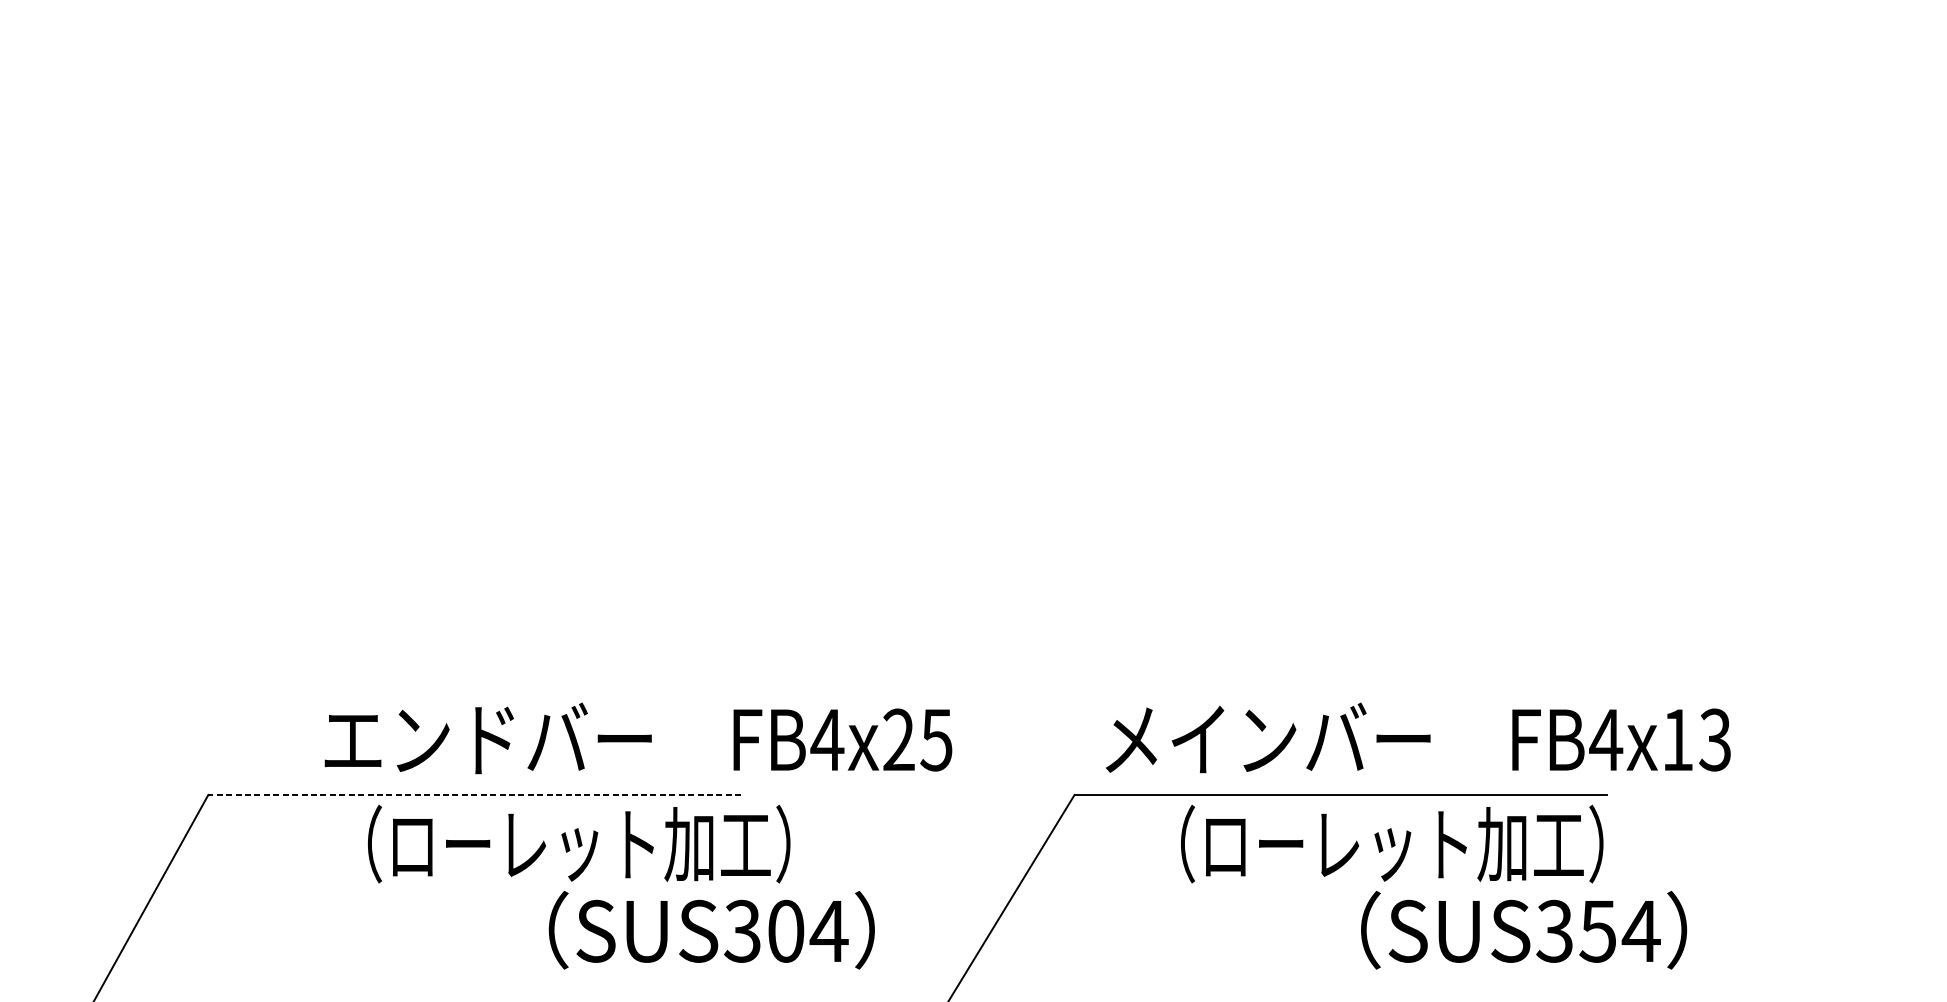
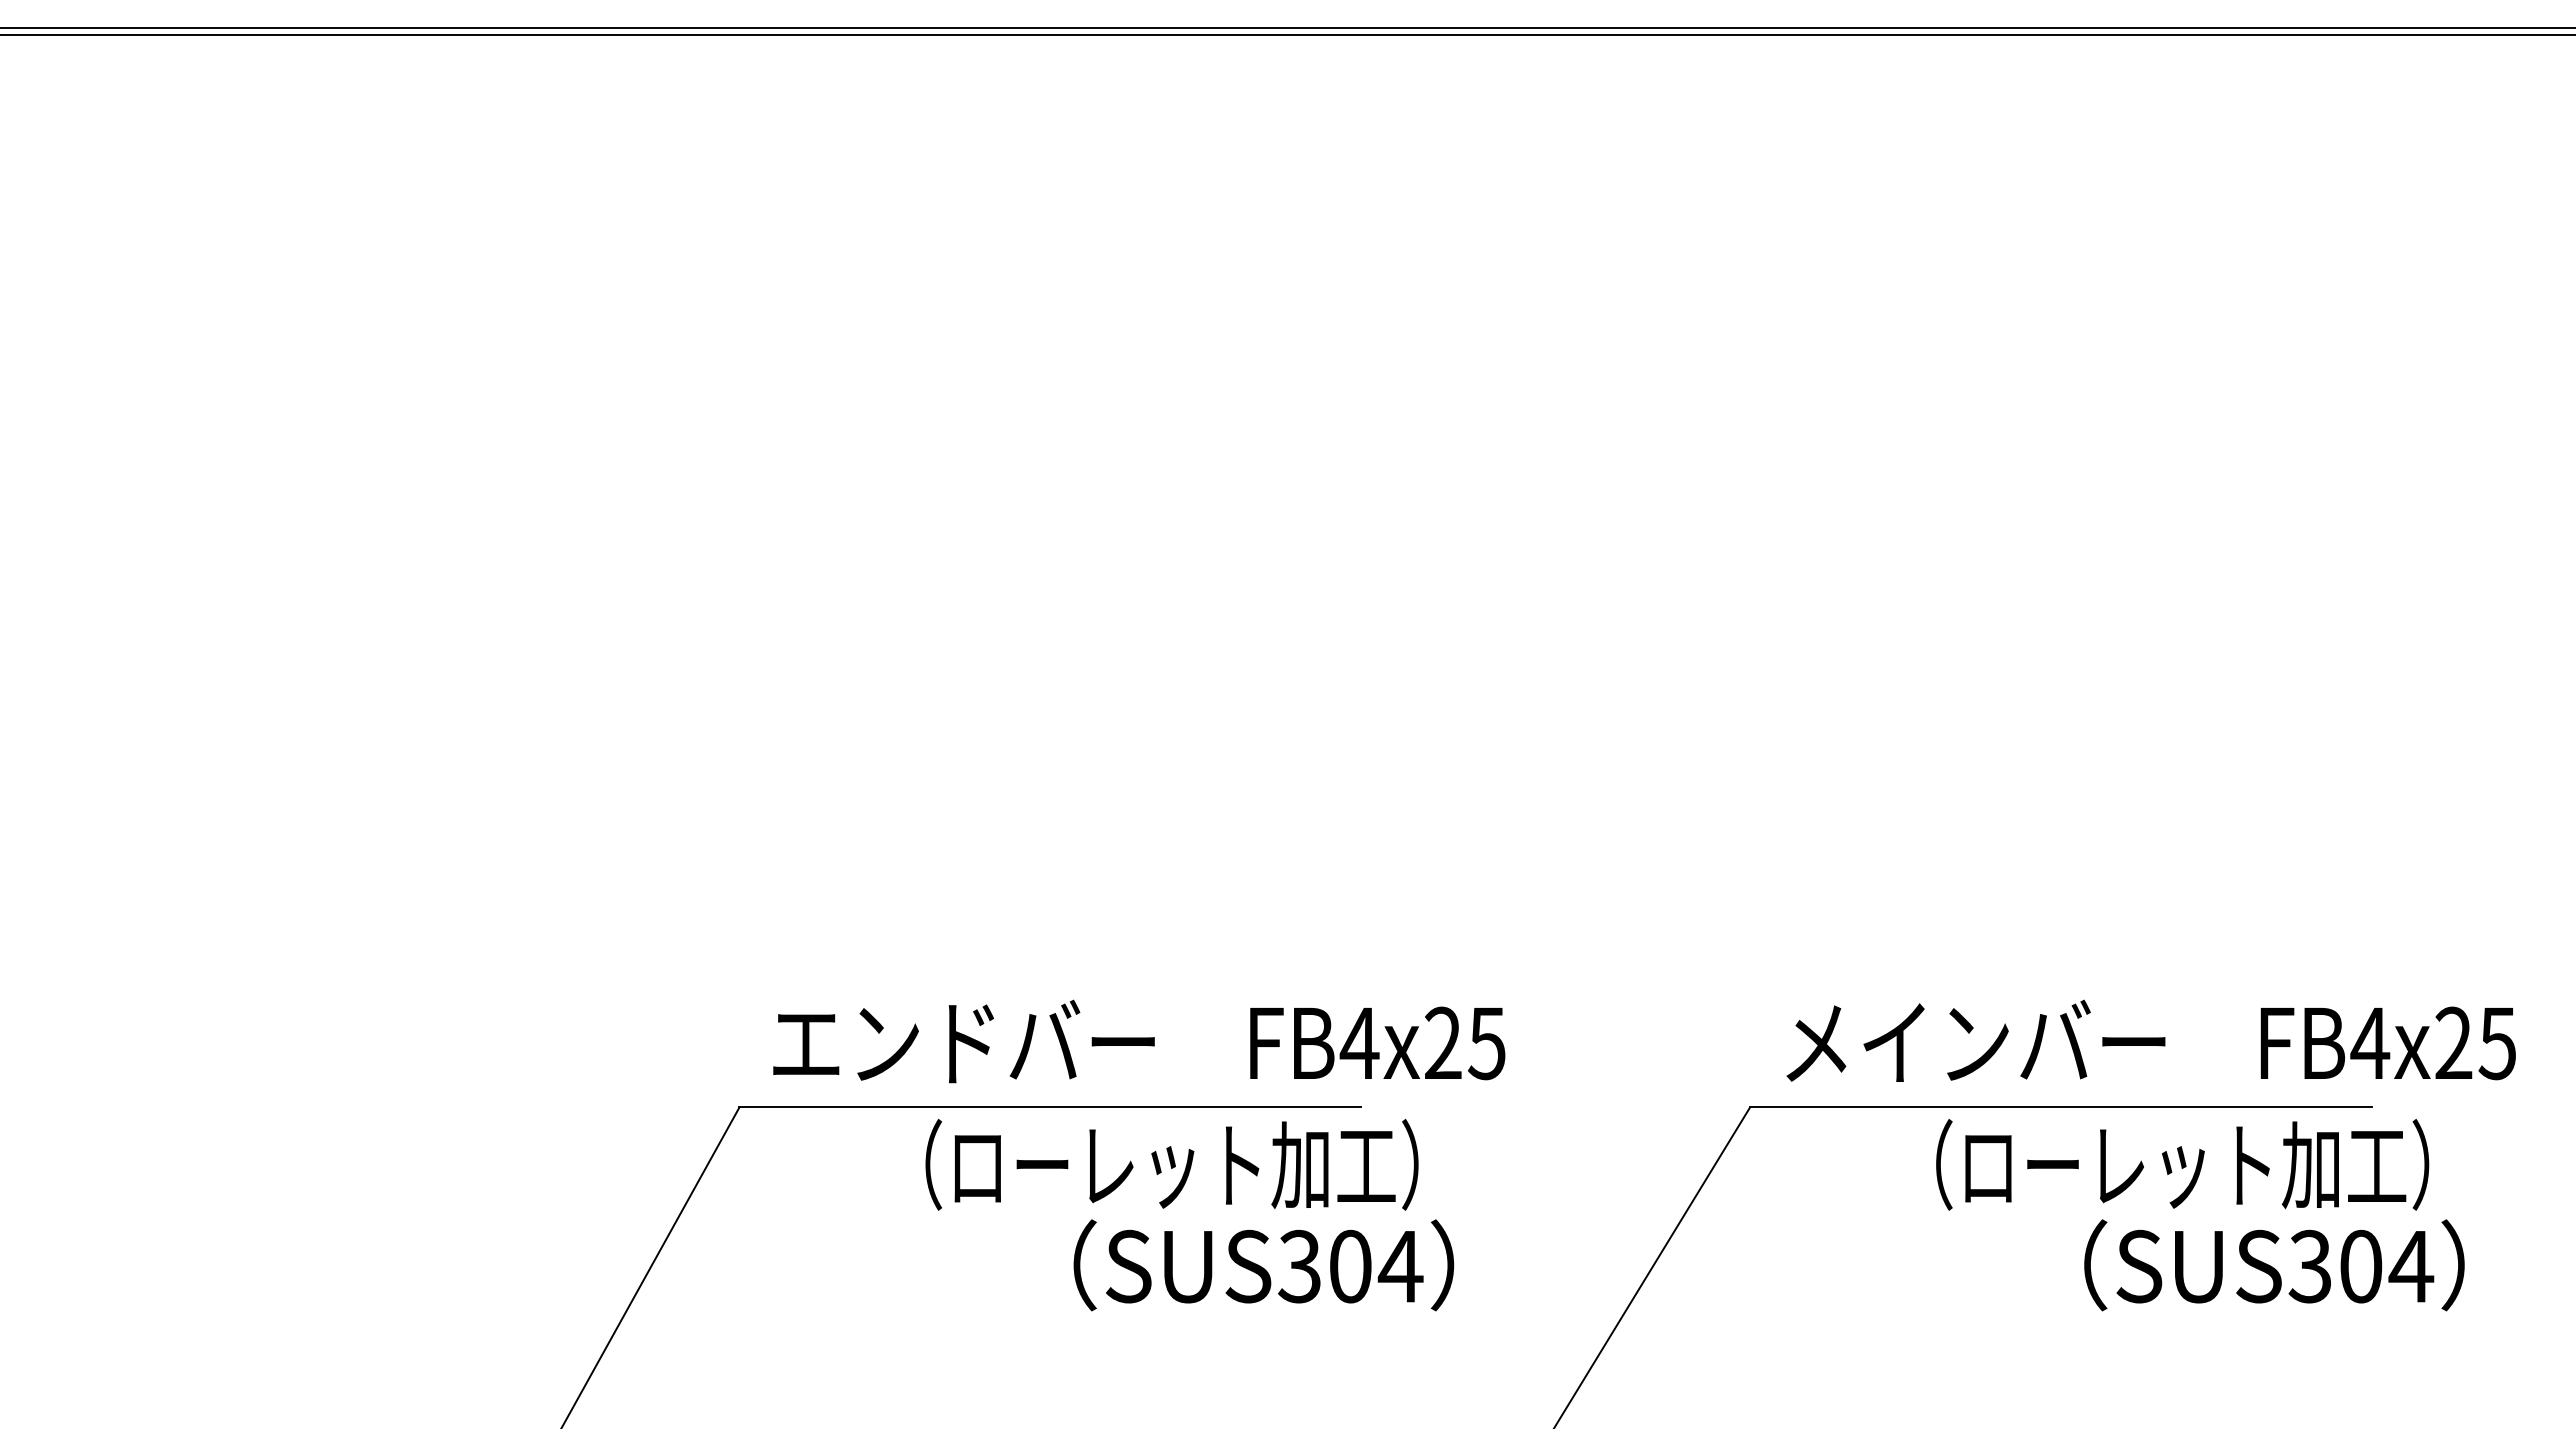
text: (638, 738) -> (1139, 1041), moved
text: (1696, 739) -> (2475, 1042), FB4x13 -> FB4x25
line: (474, 794) -> (1050, 1107), dashed -> solid
text: (1392, 843) -> (2182, 1164), moved
text: (711, 930) -> (1263, 1265), moved
text: (1597, 931) -> (2360, 1266), SUS354 -> SUS304

